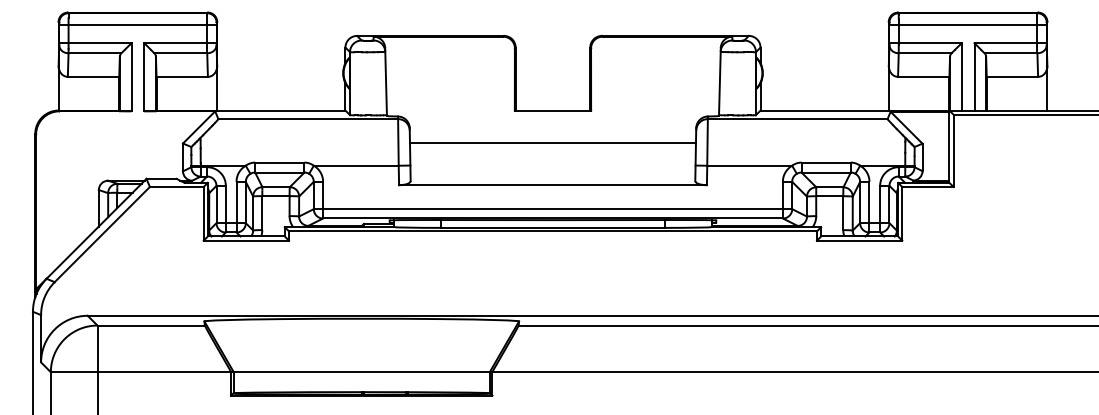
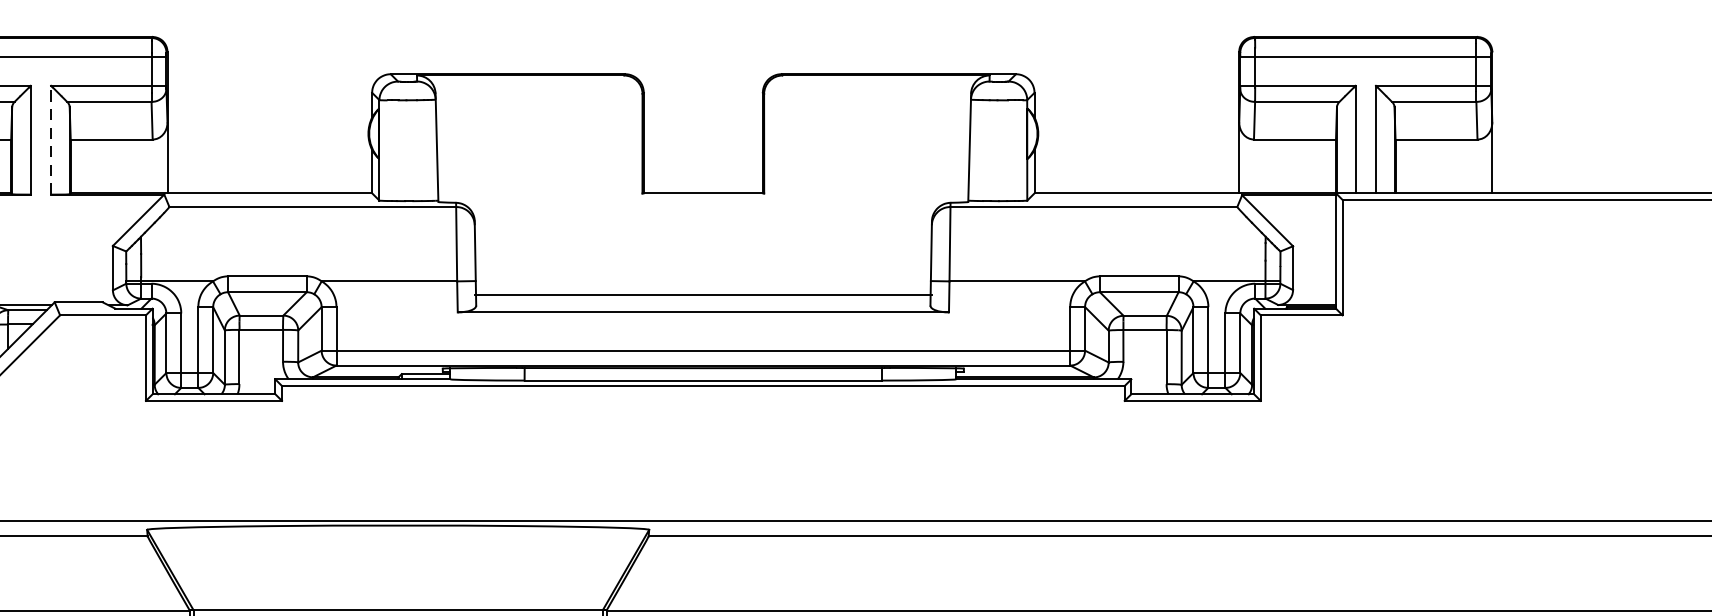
line: (144, 76) -> (51, 138), solid -> dashed
line: (552, 143) -> (702, 295), moved

